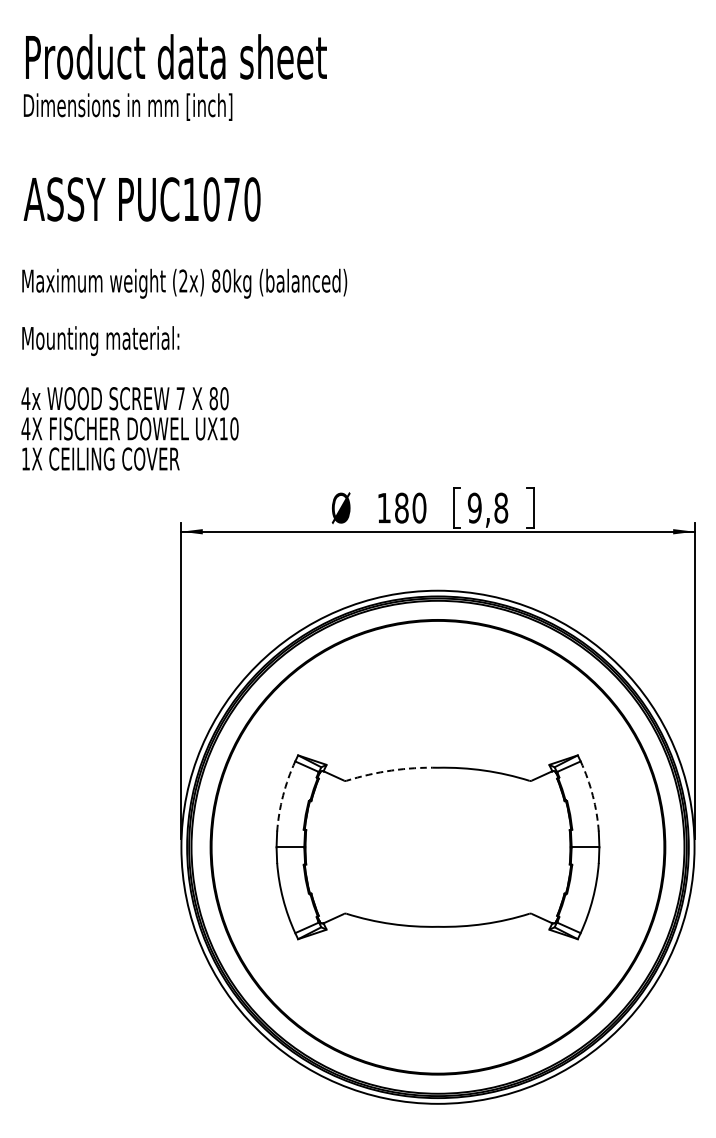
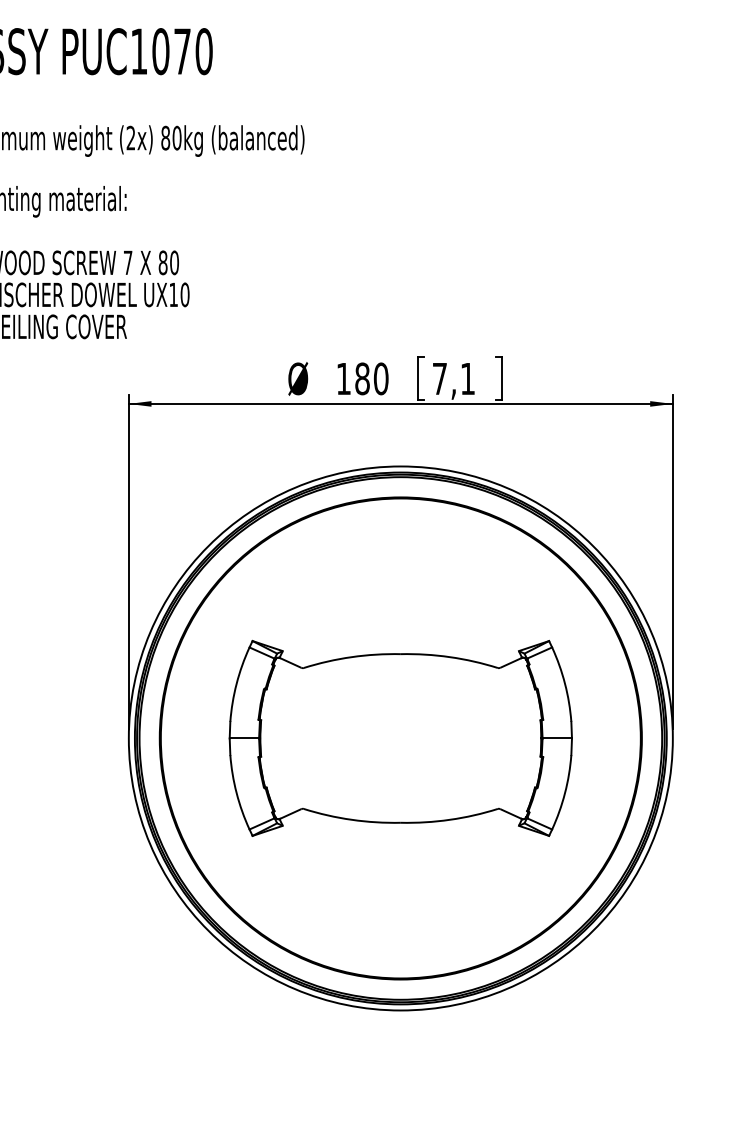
text: (487, 507) -> (453, 378), 9,8 -> 7,1
arc: (391, 770) -> (351, 657), dashed -> solid
arc: (283, 795) -> (237, 683), dashed -> solid
arc: (592, 795) -> (564, 683), dashed -> solid

